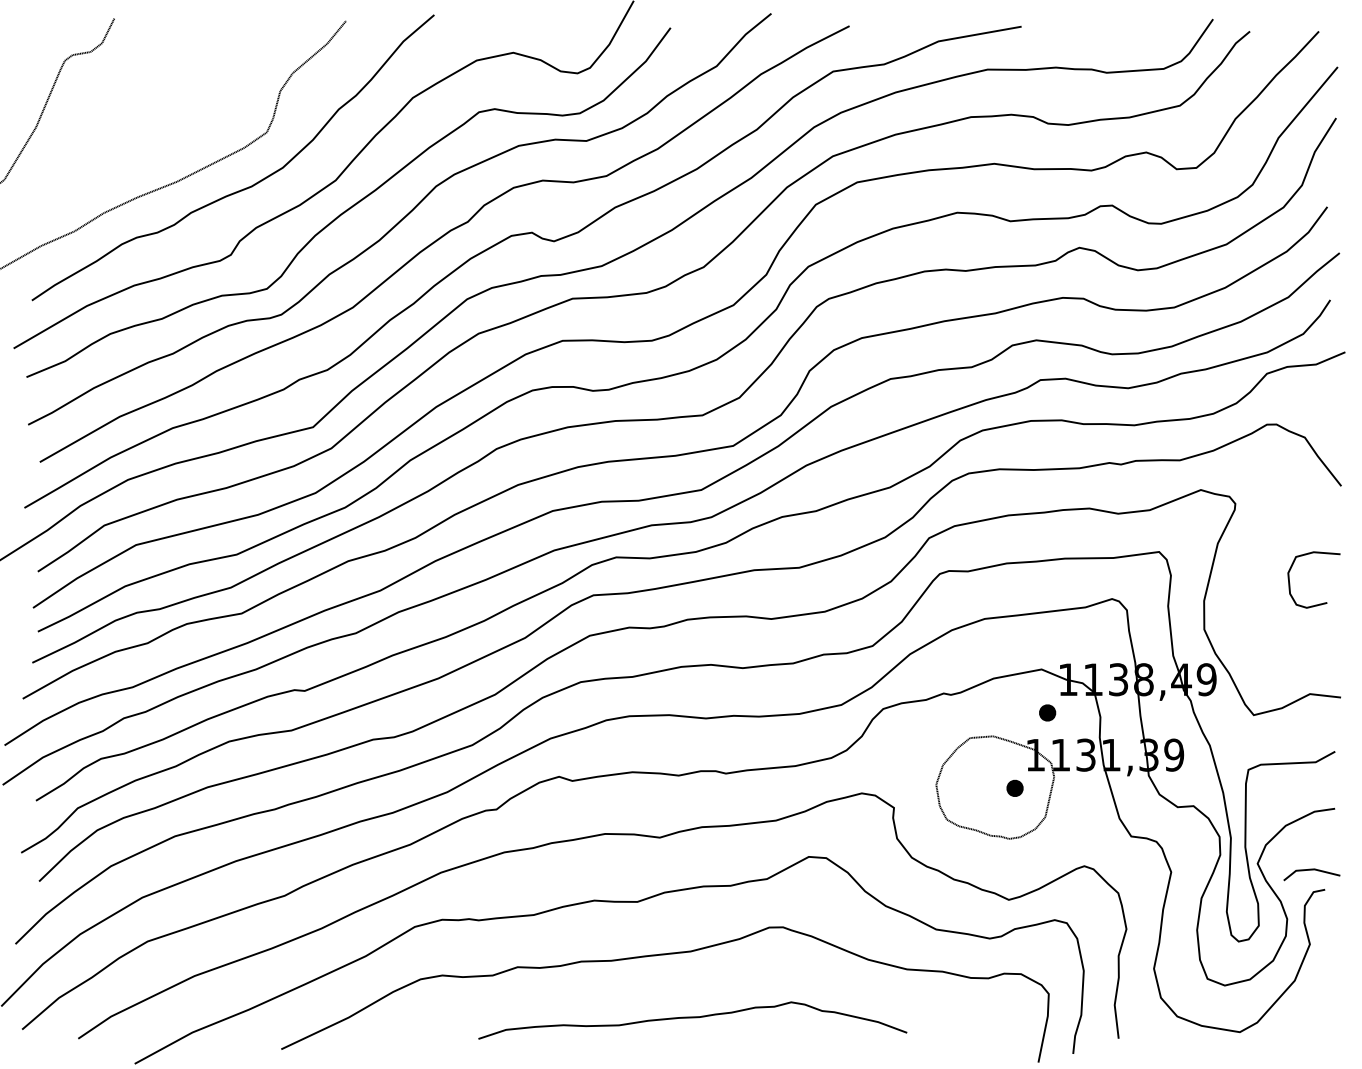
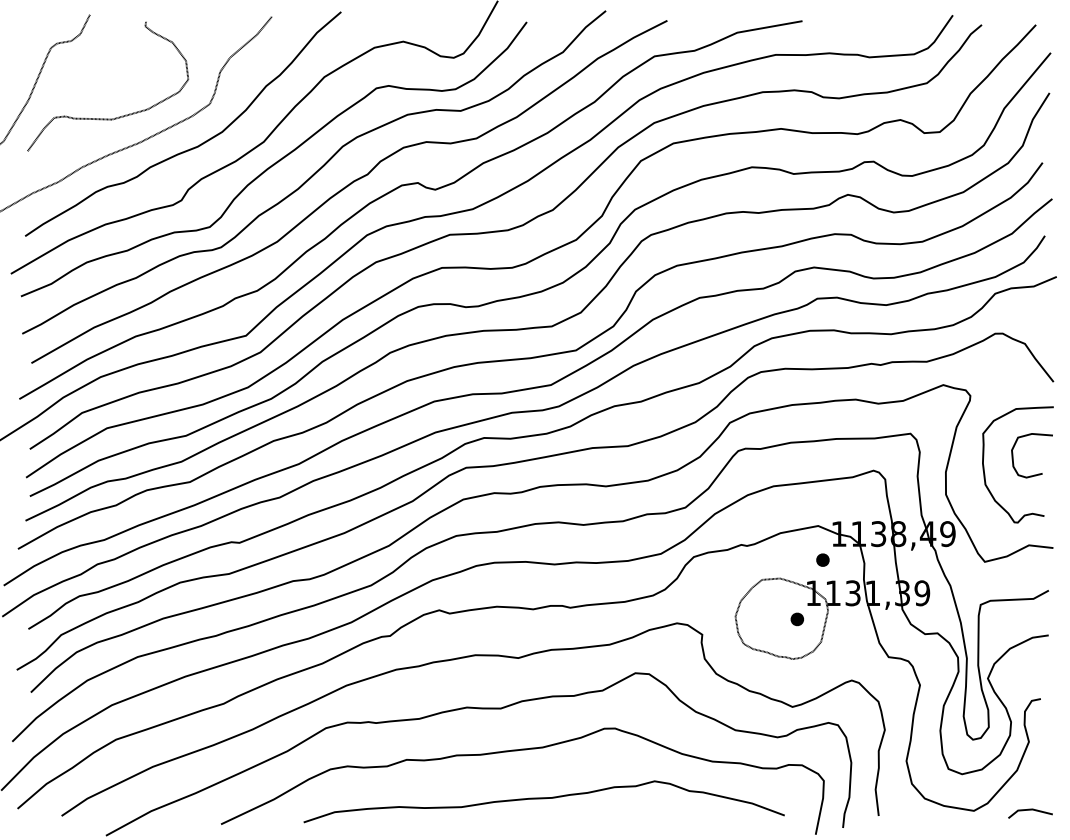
curve: (133, 150) -> (104, 118), added
curve: (1253, 597) -> (984, 469), added
line: (1311, 870) -> (1030, 810), moved
part: (692, 1020) -> (544, 801), size x1.43

